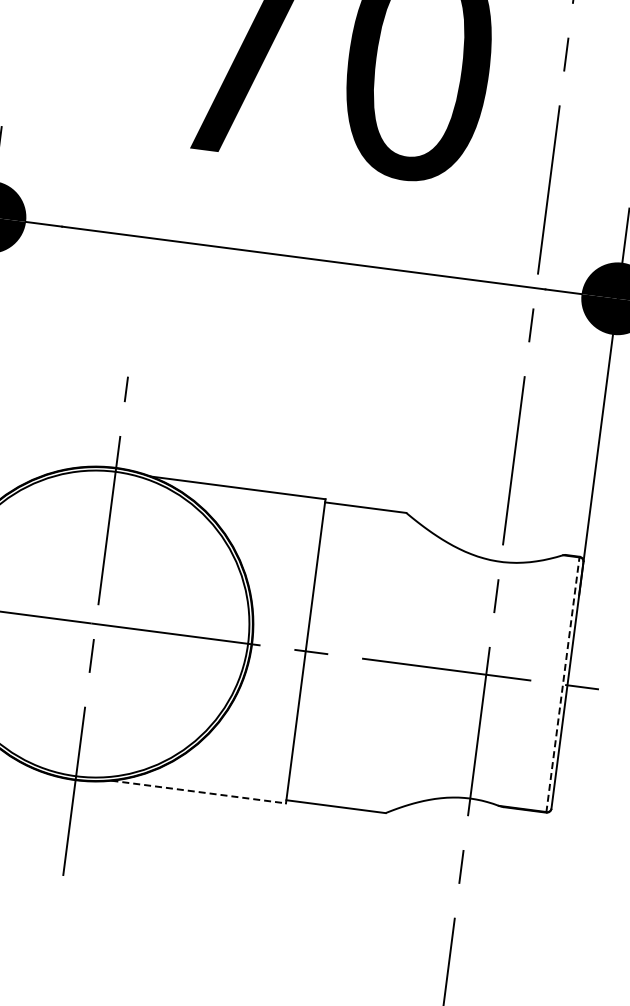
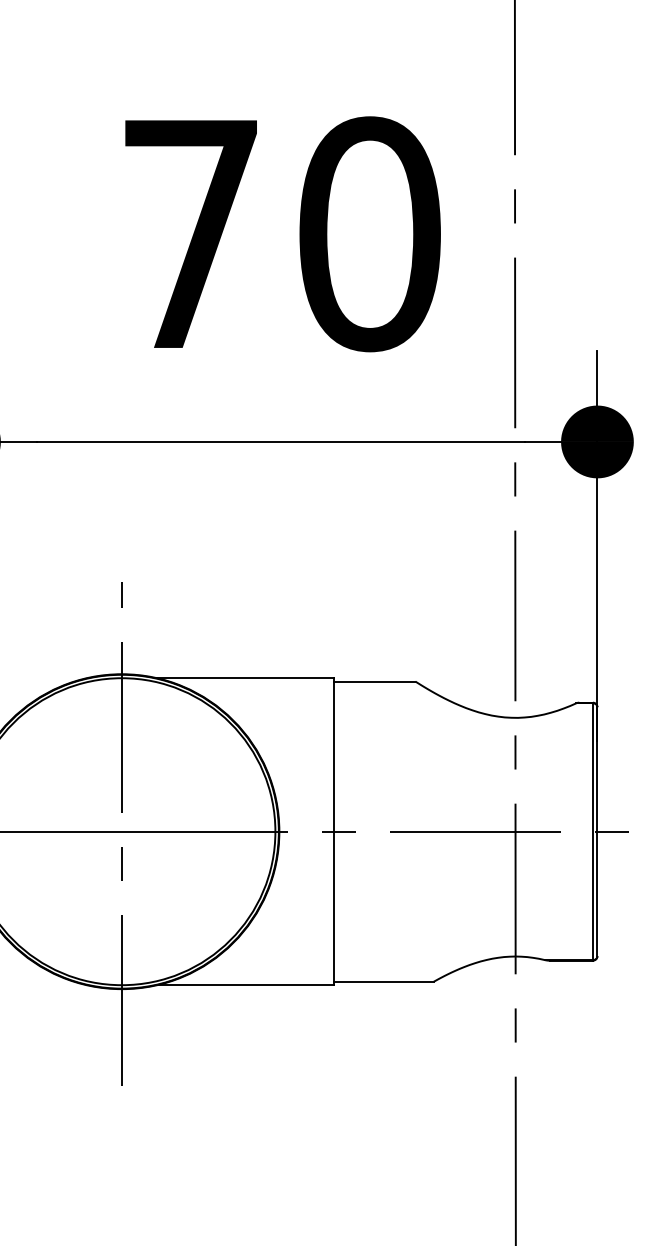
line: (562, 684) -> (592, 831), dashed -> solid
line: (198, 792) -> (245, 985), dashed -> solid

